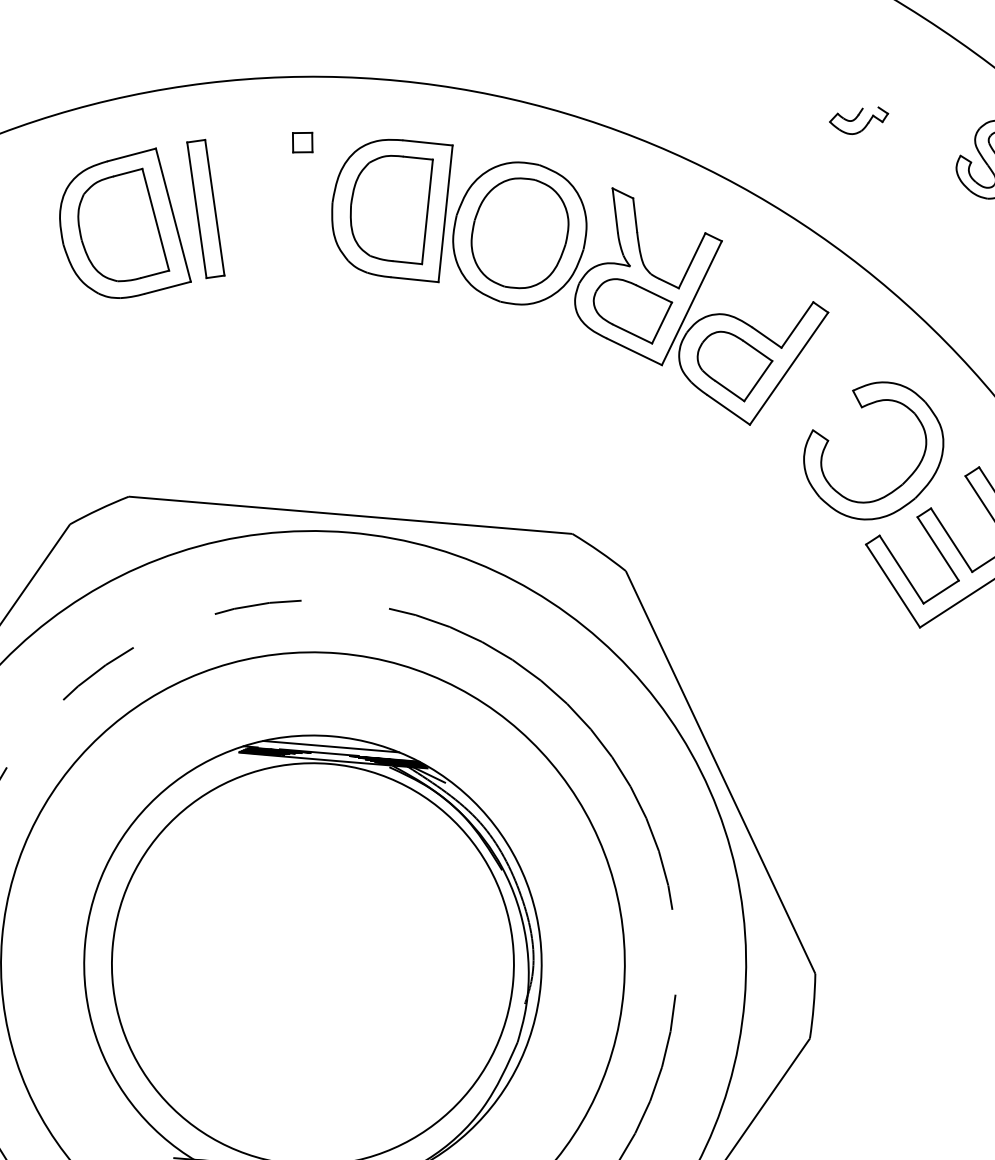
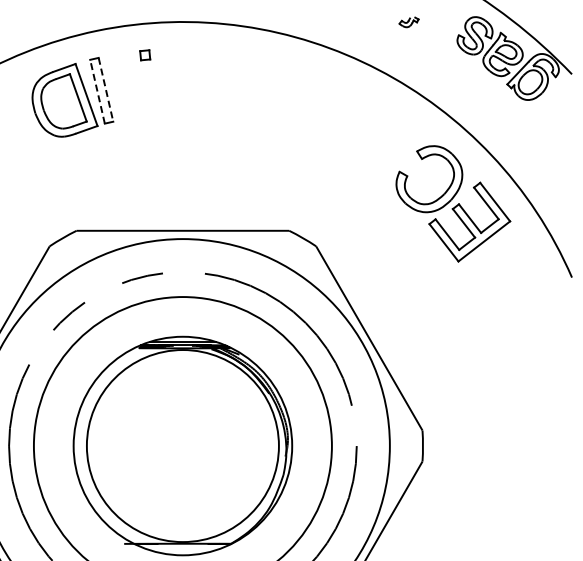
part: (857, 120) -> (408, 22), size x0.7
line: (213, 207) -> (105, 89), solid -> dashed
line: (196, 209) -> (97, 91), solid -> dashed
part: (577, 281) -> (281, 110), removed

